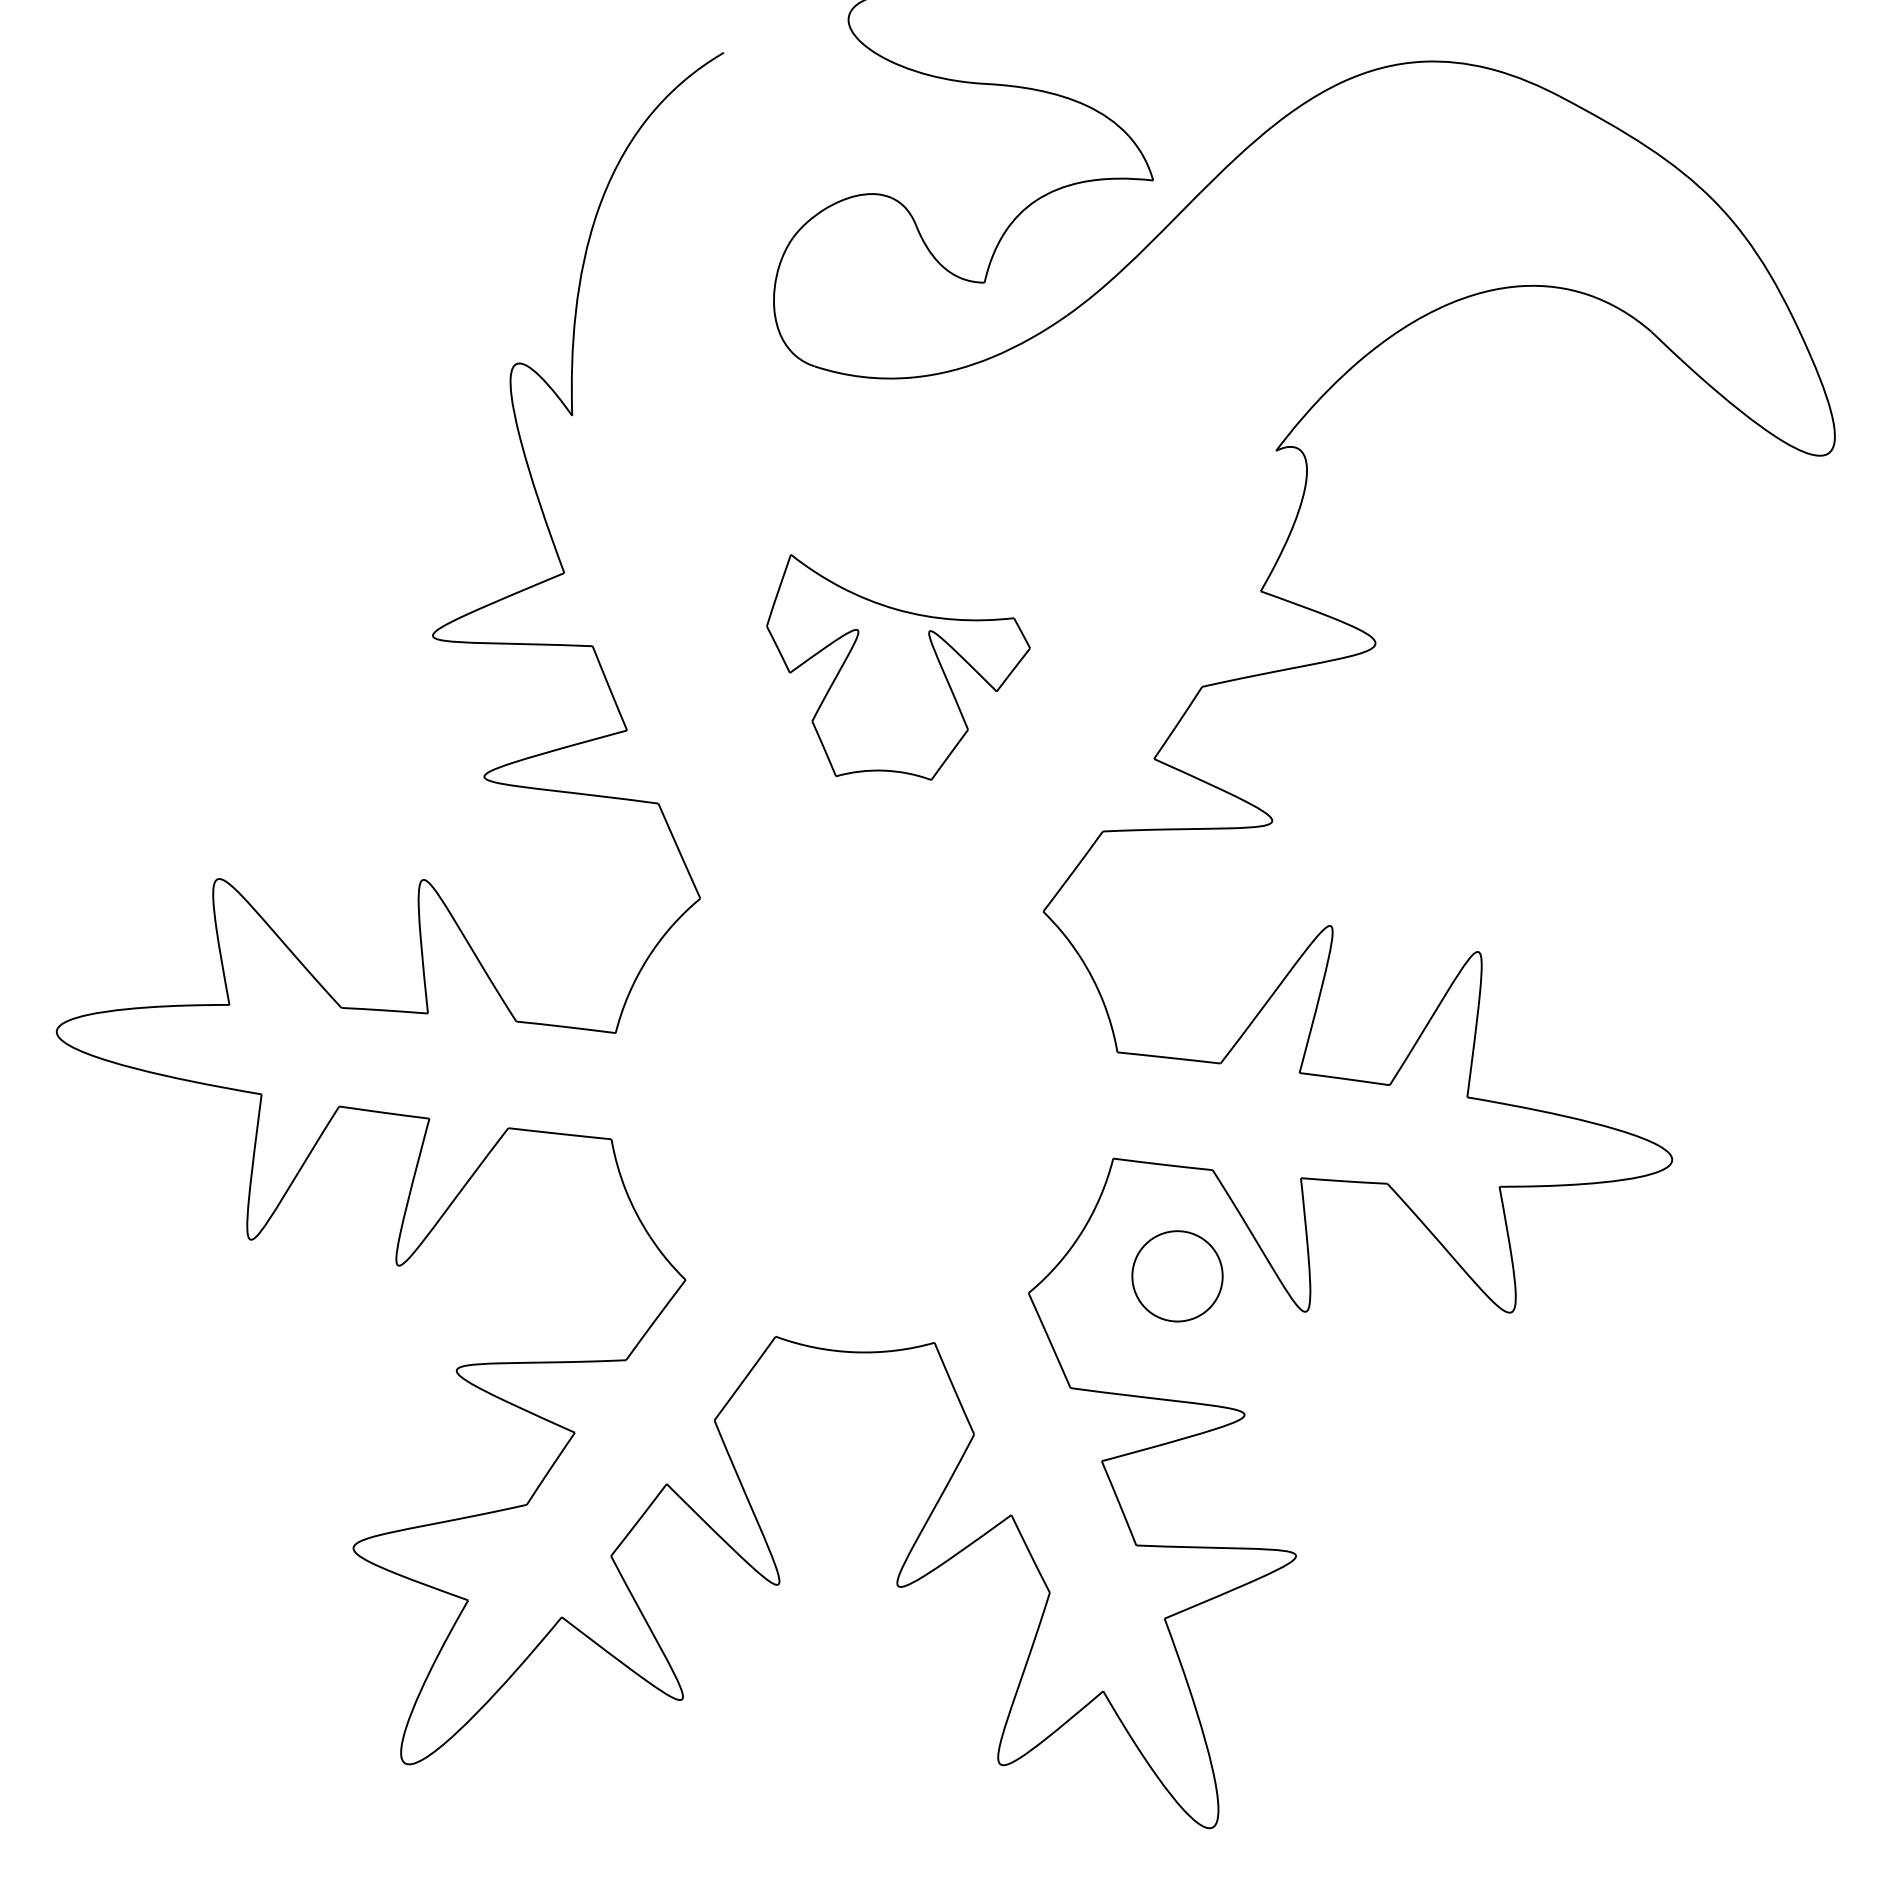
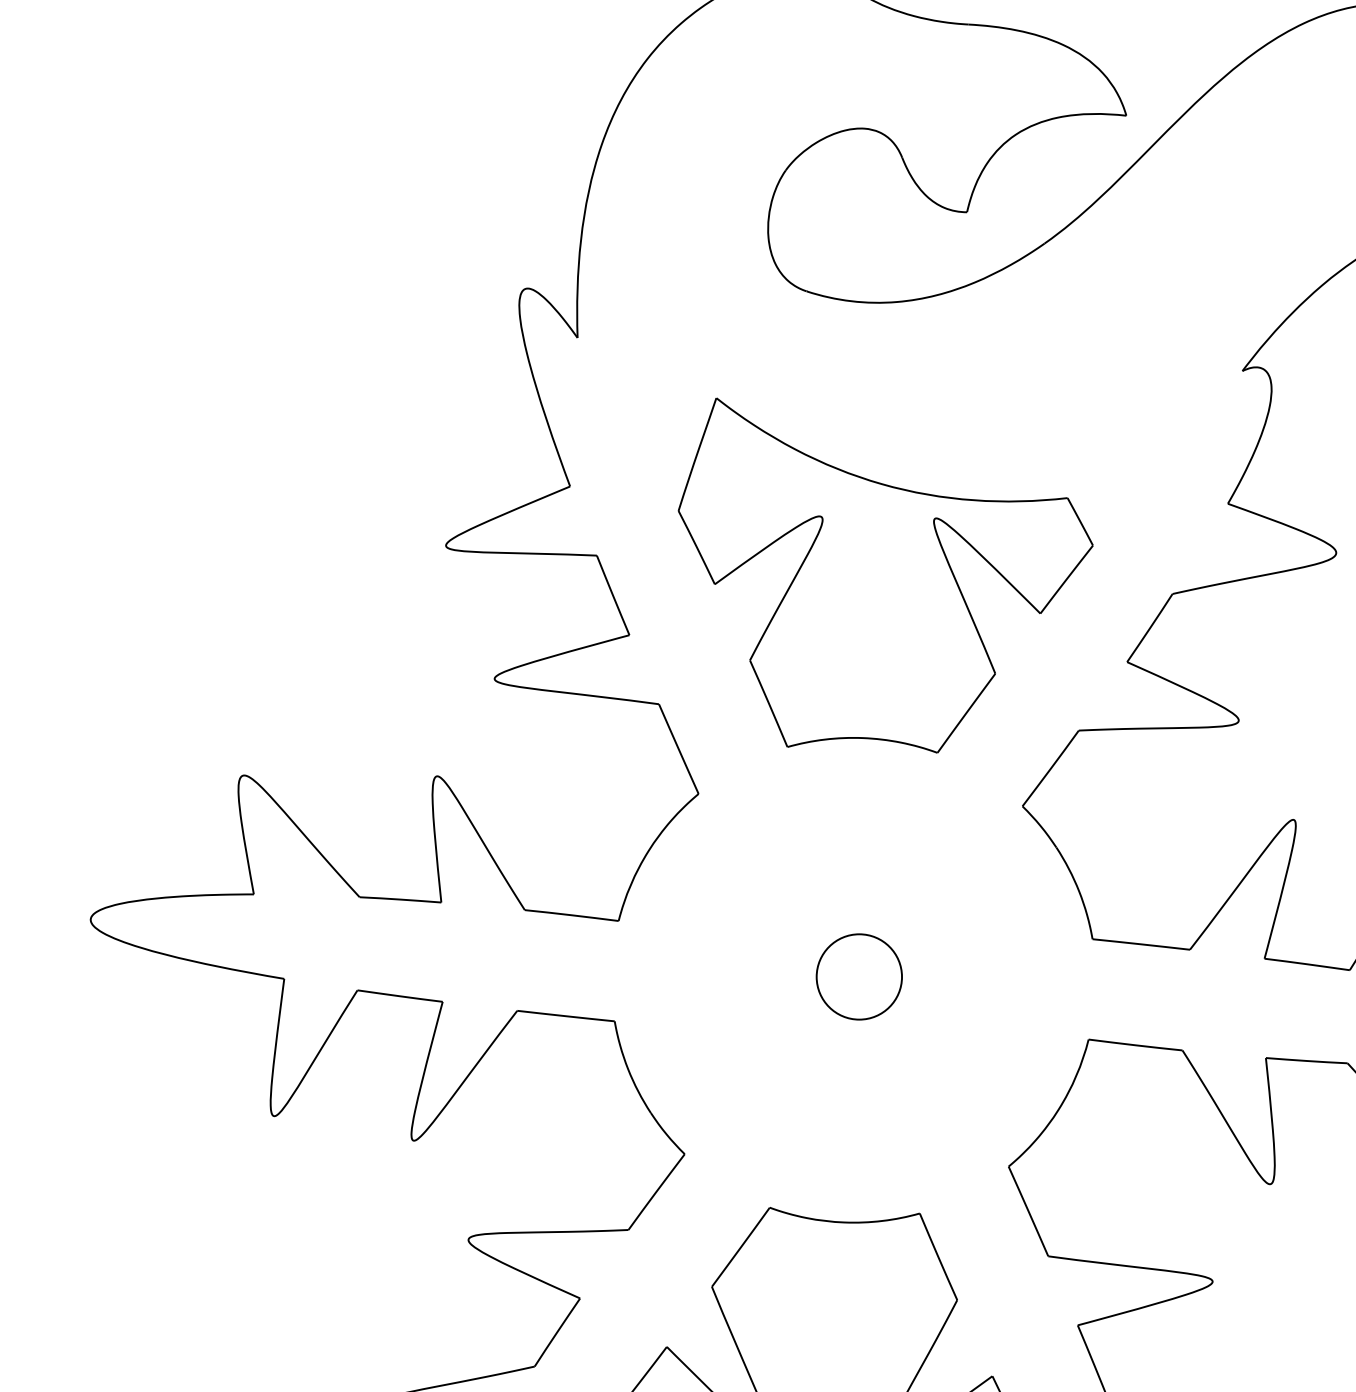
part: (898, 667) -> (885, 575), size x1.67
circle: (1177, 1276) -> (859, 977), moved

